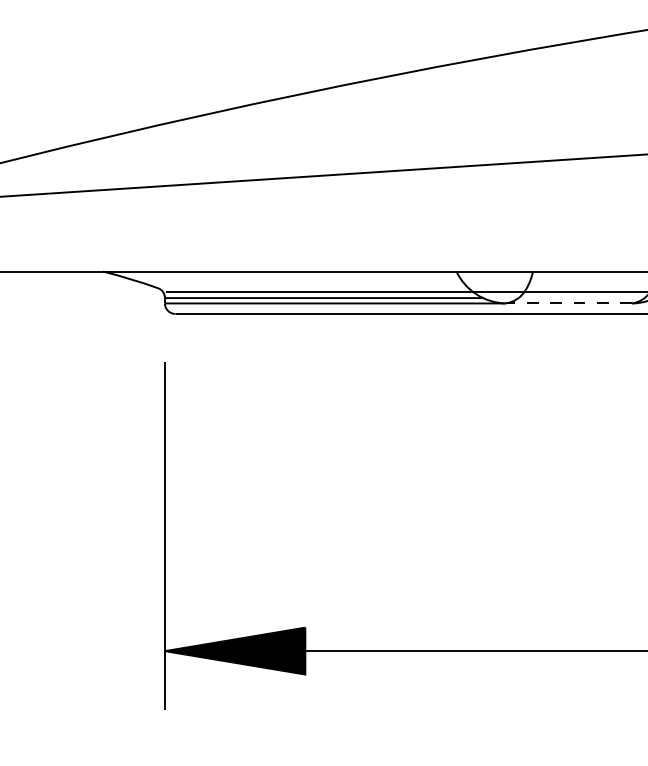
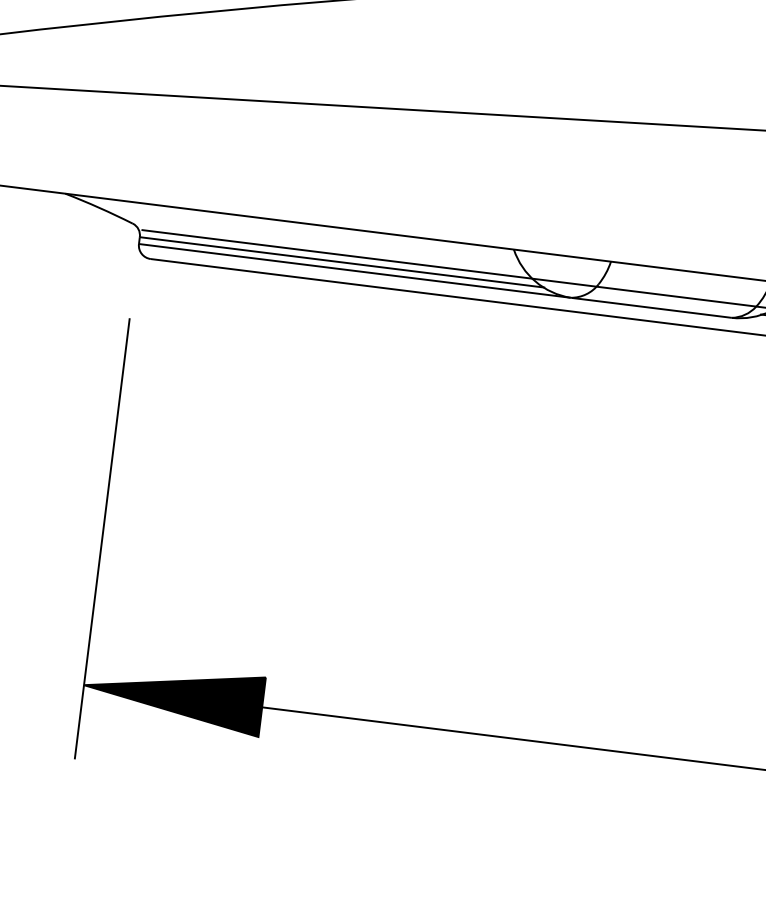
line: (569, 303) -> (652, 307), dashed -> solid

